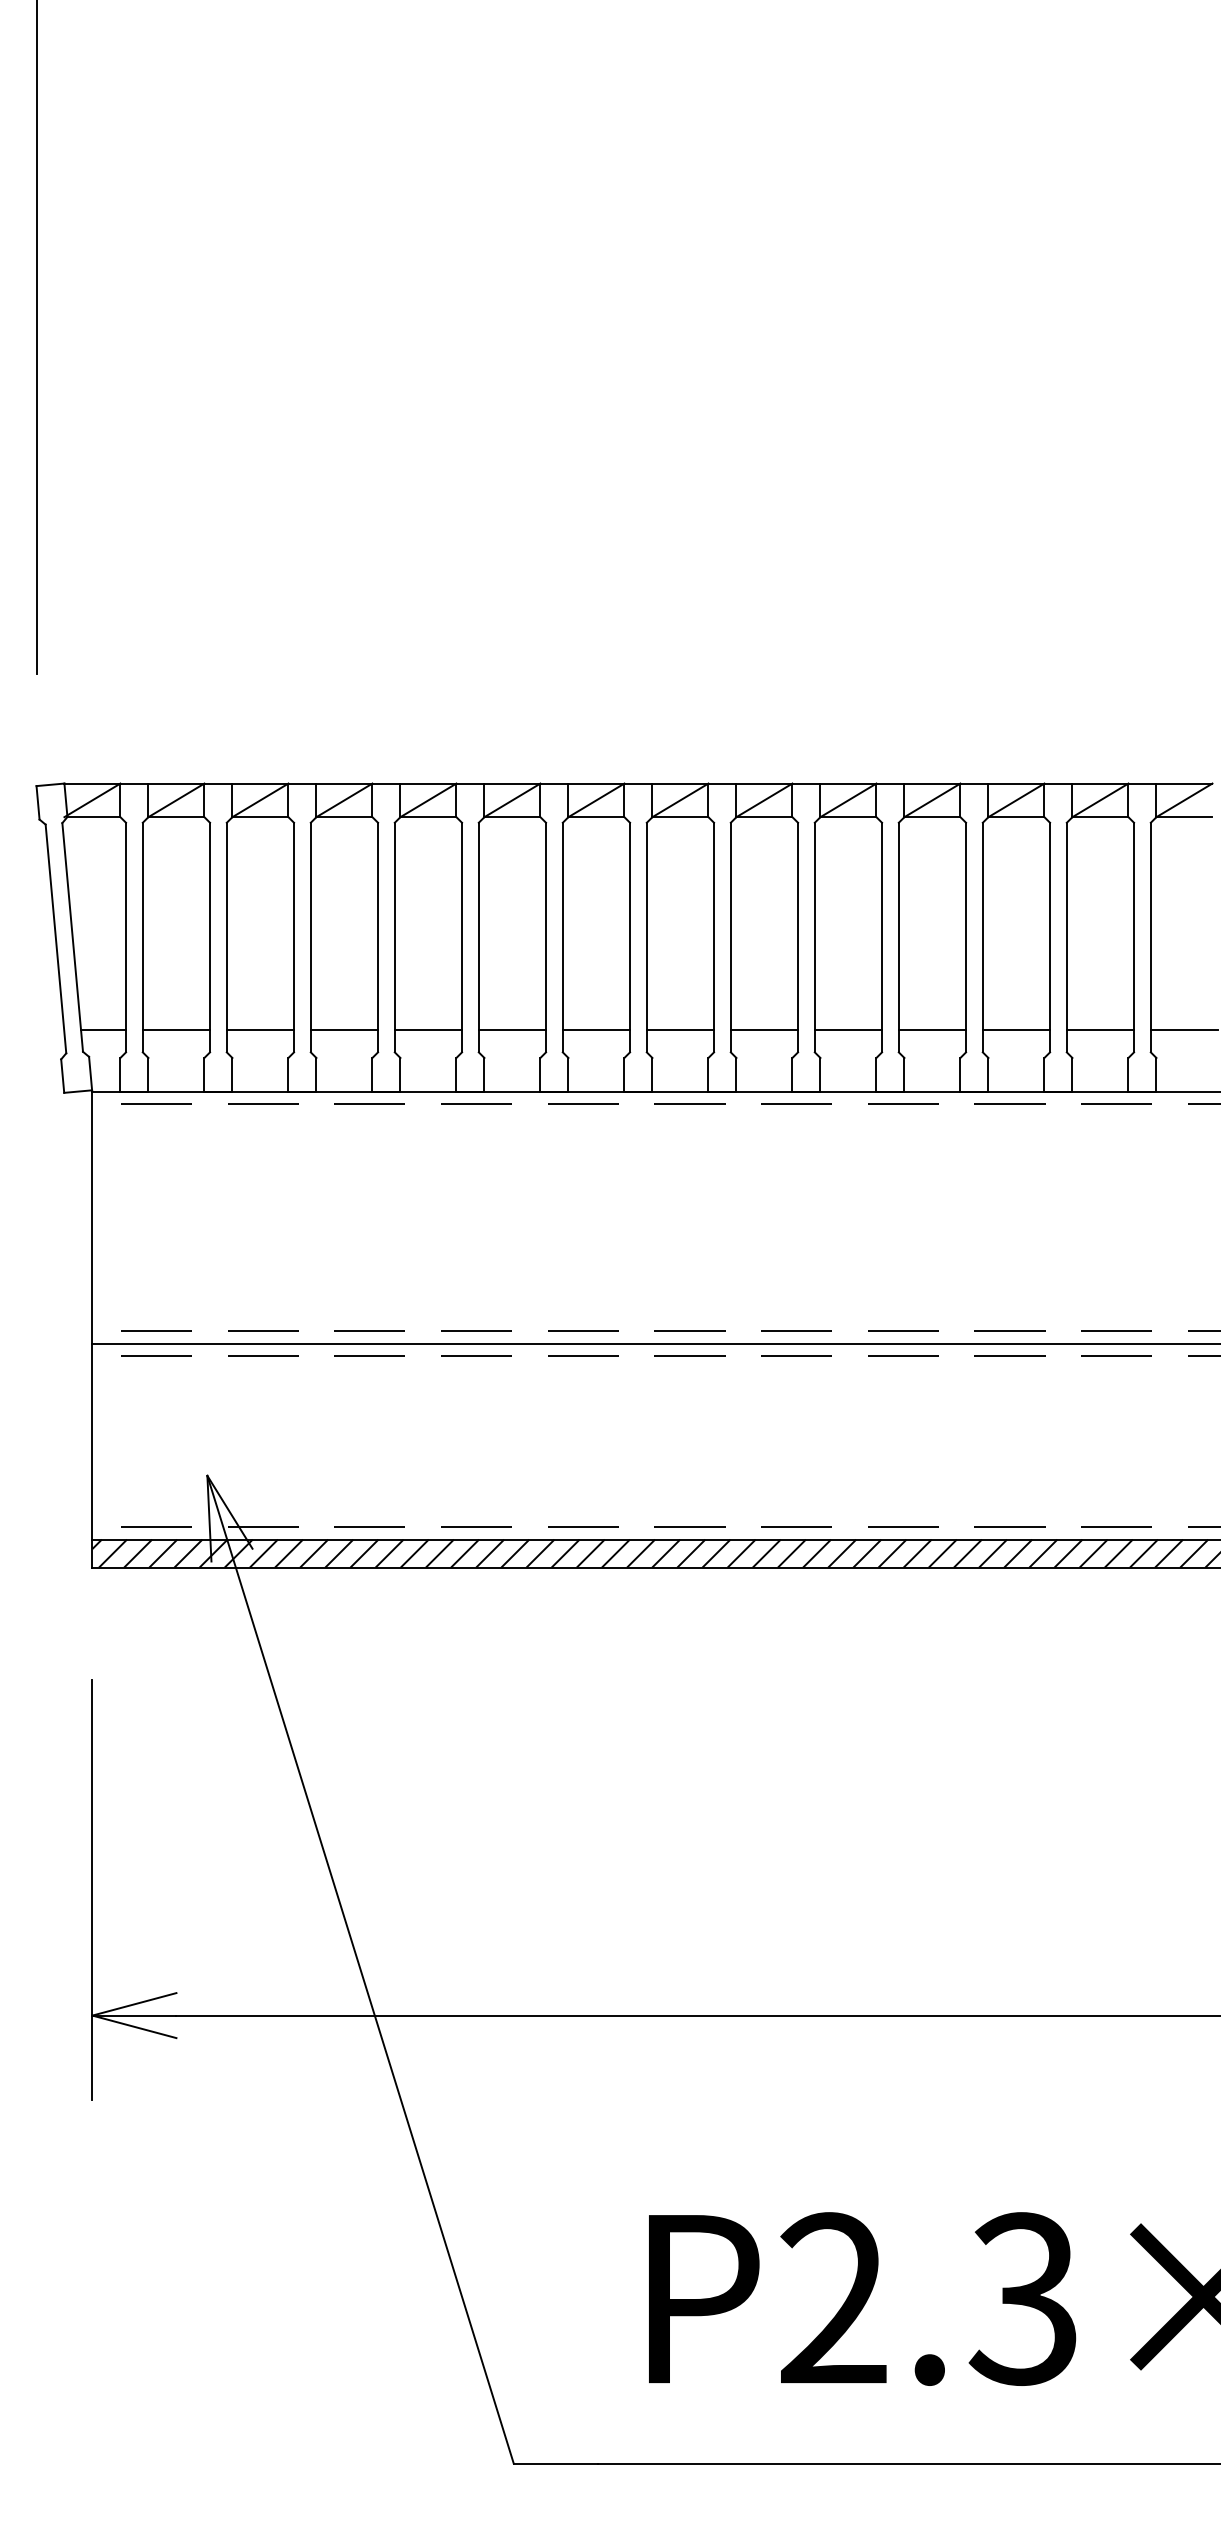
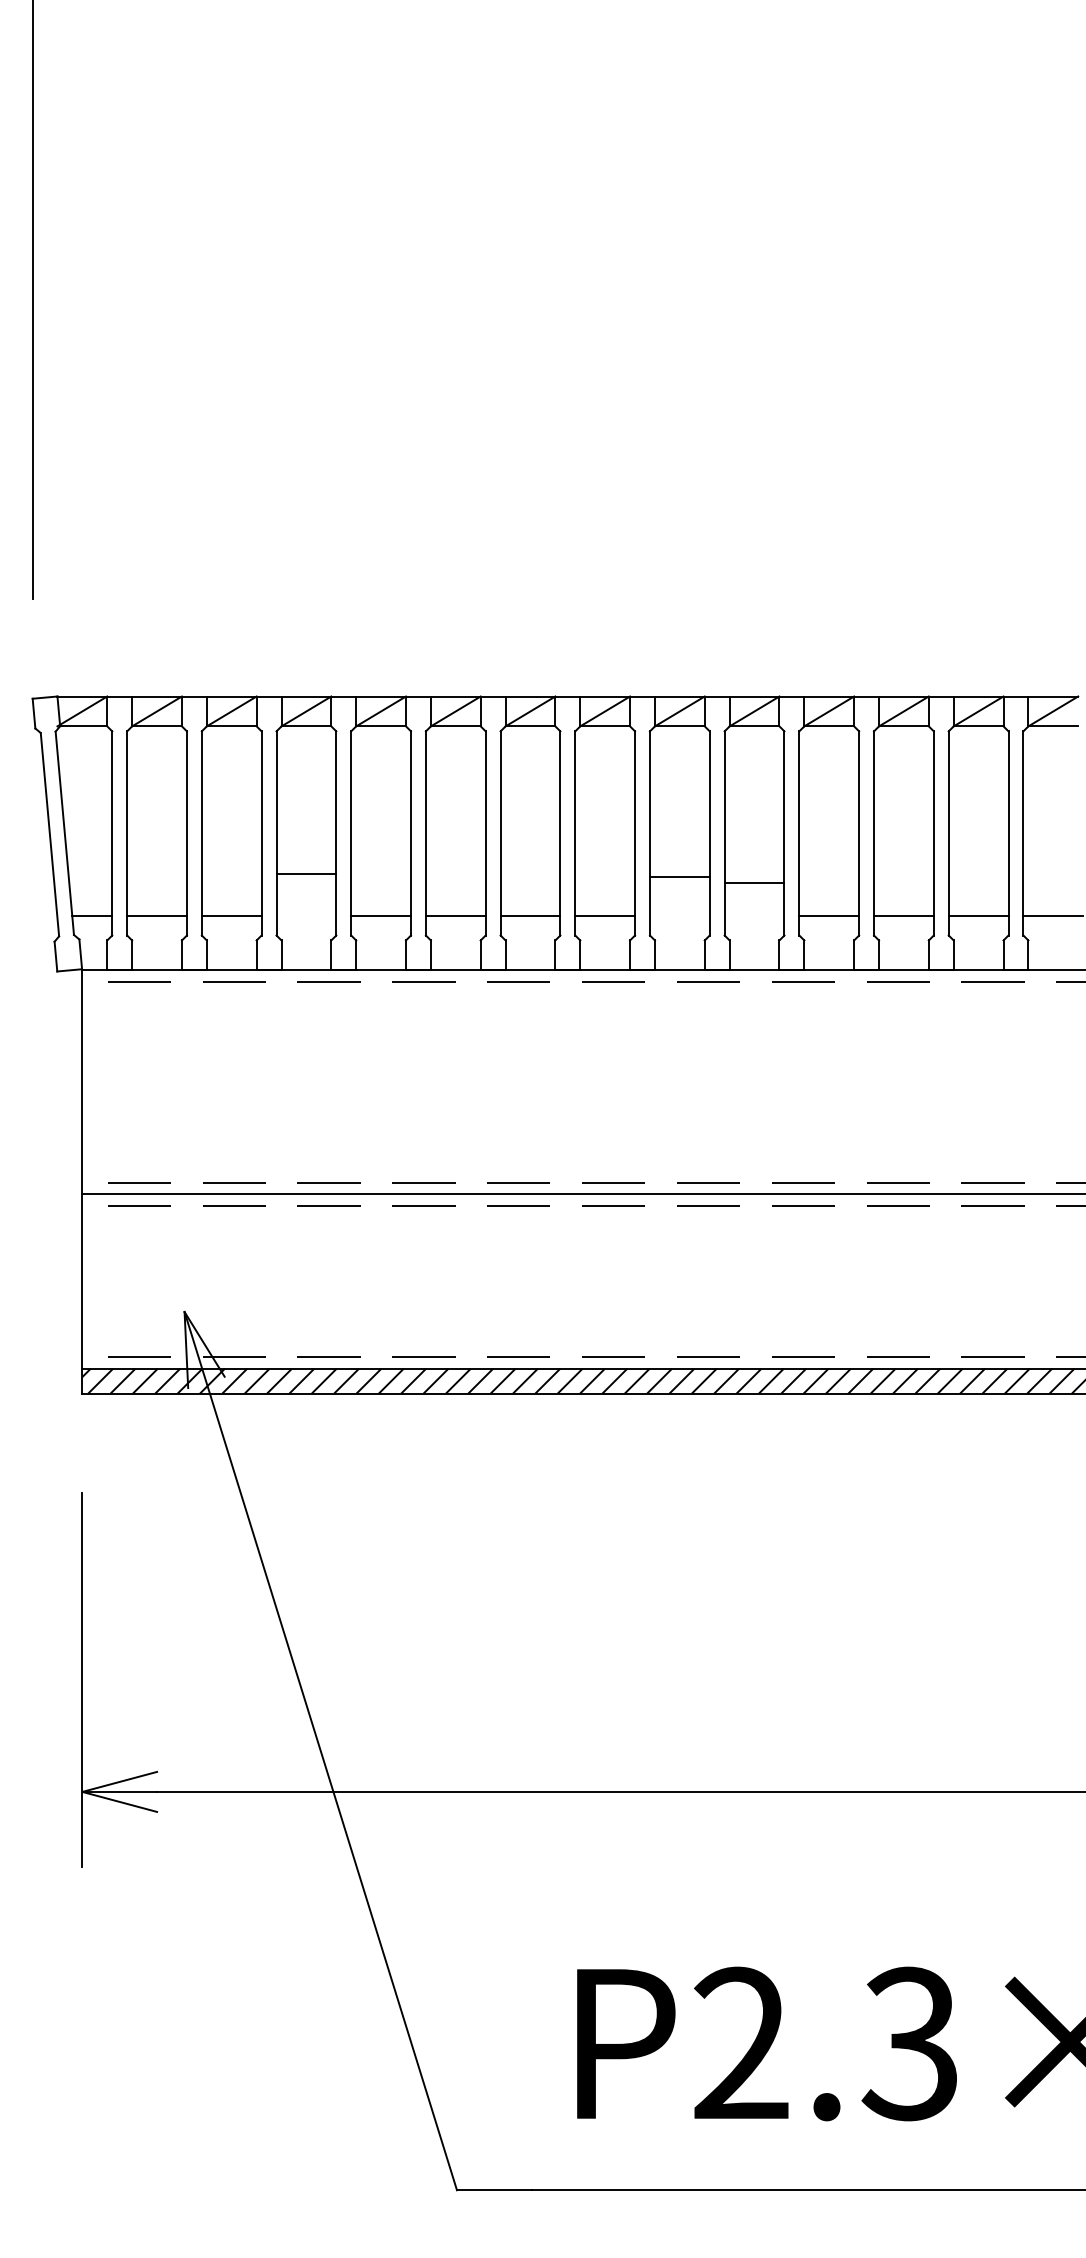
line: (344, 1029) -> (306, 873), moved
line: (764, 1029) -> (679, 876), moved
line: (848, 1029) -> (754, 882), moved

